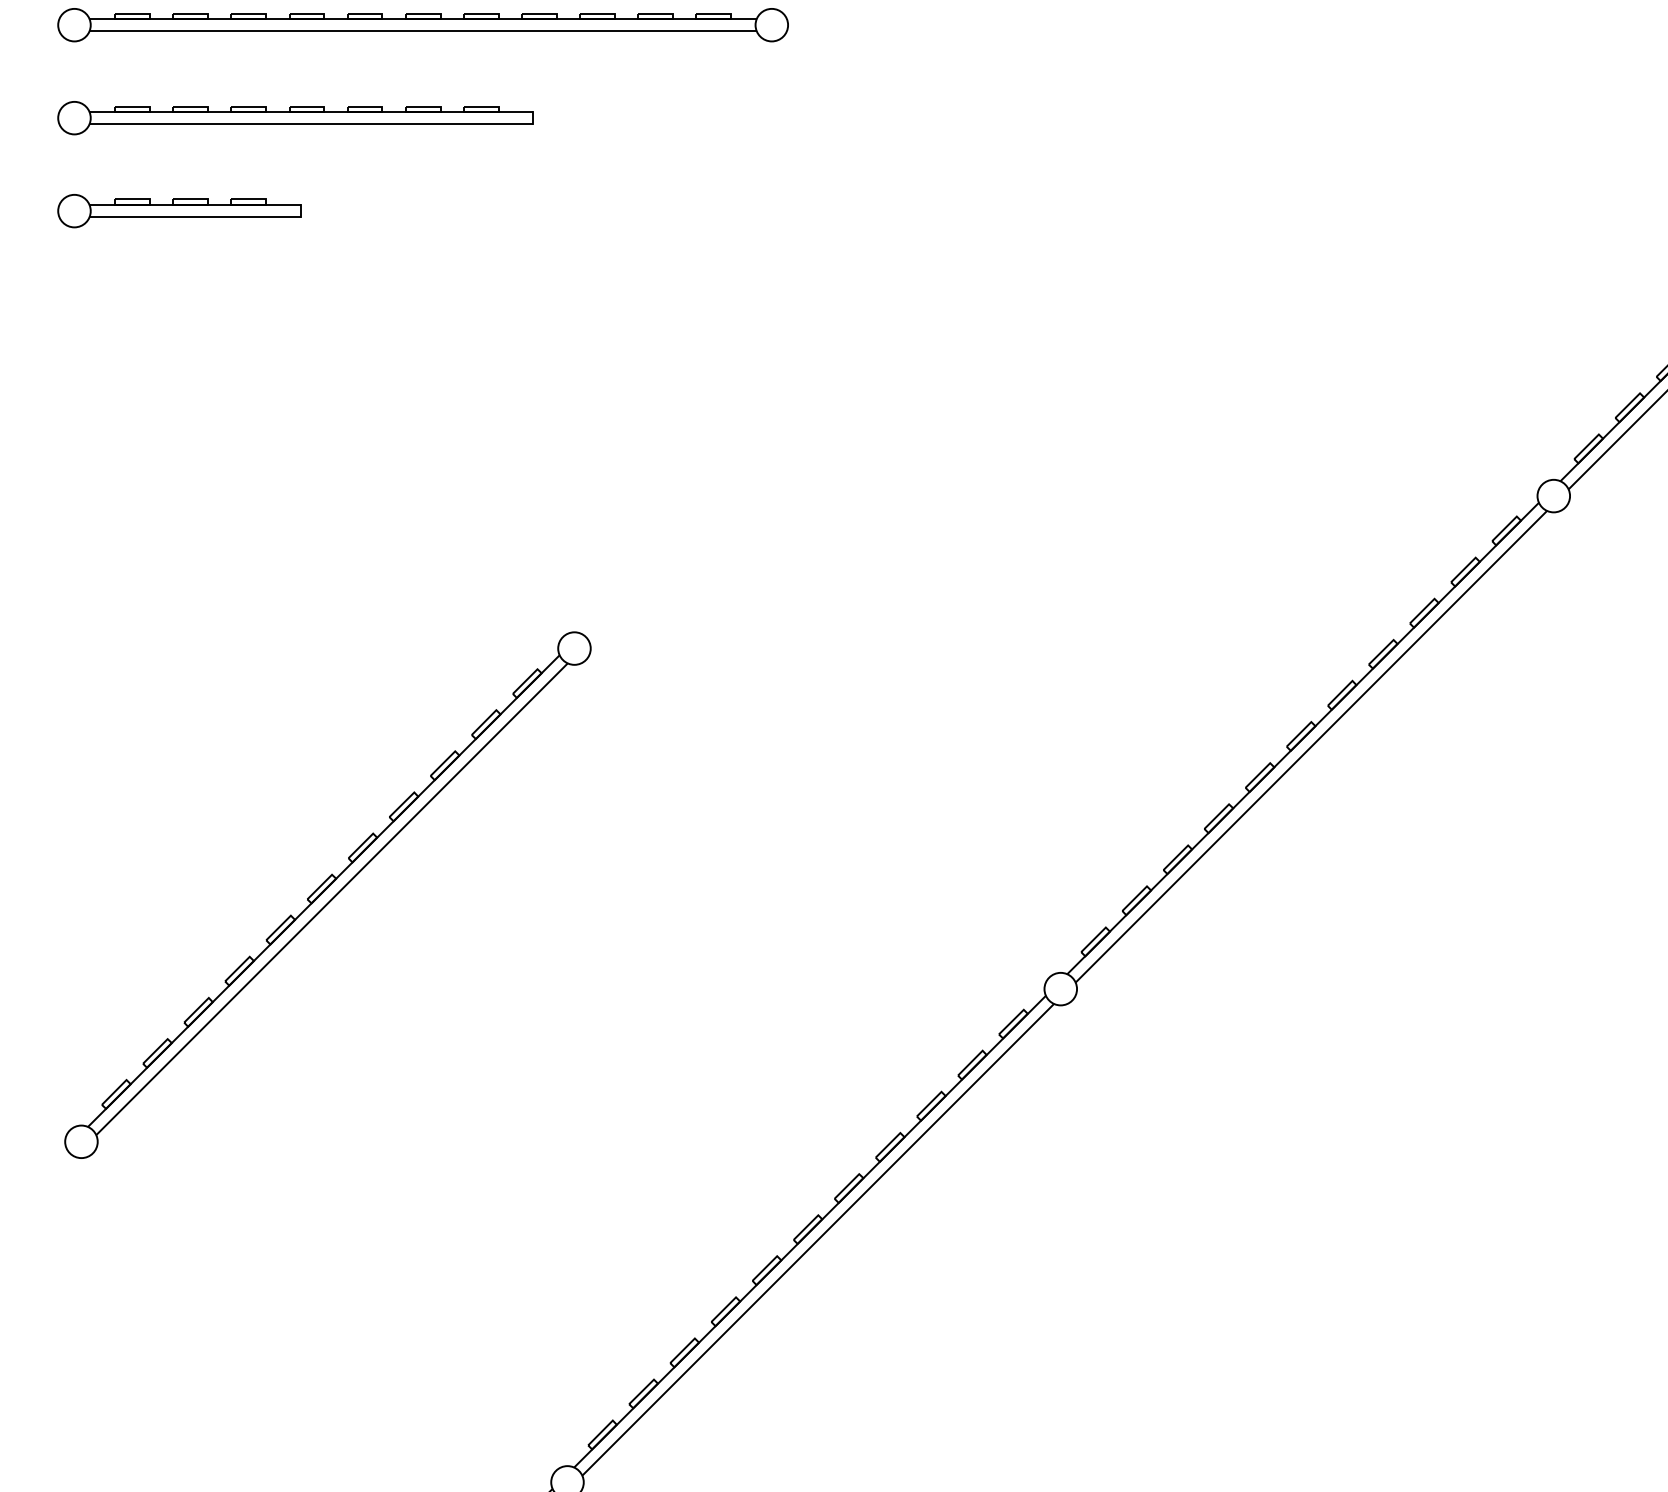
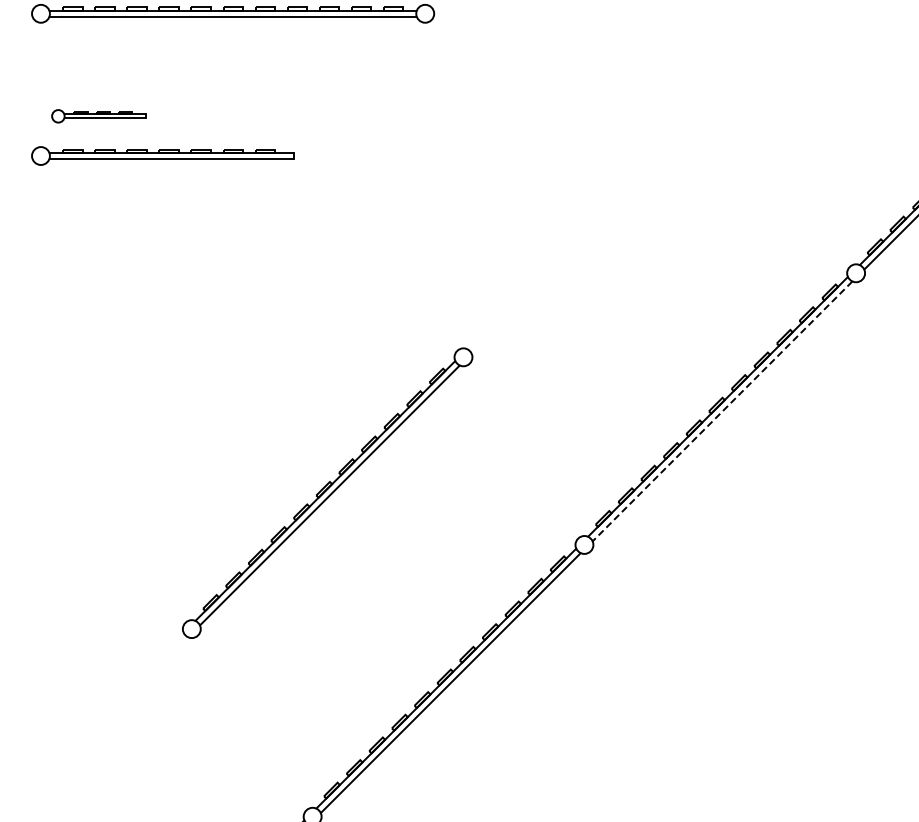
part: (295, 117) -> (162, 155), moved
part: (178, 211) -> (98, 116), size x0.7
line: (1311, 746) -> (722, 411), solid -> dashed
part: (327, 893) -> (327, 492), moved

